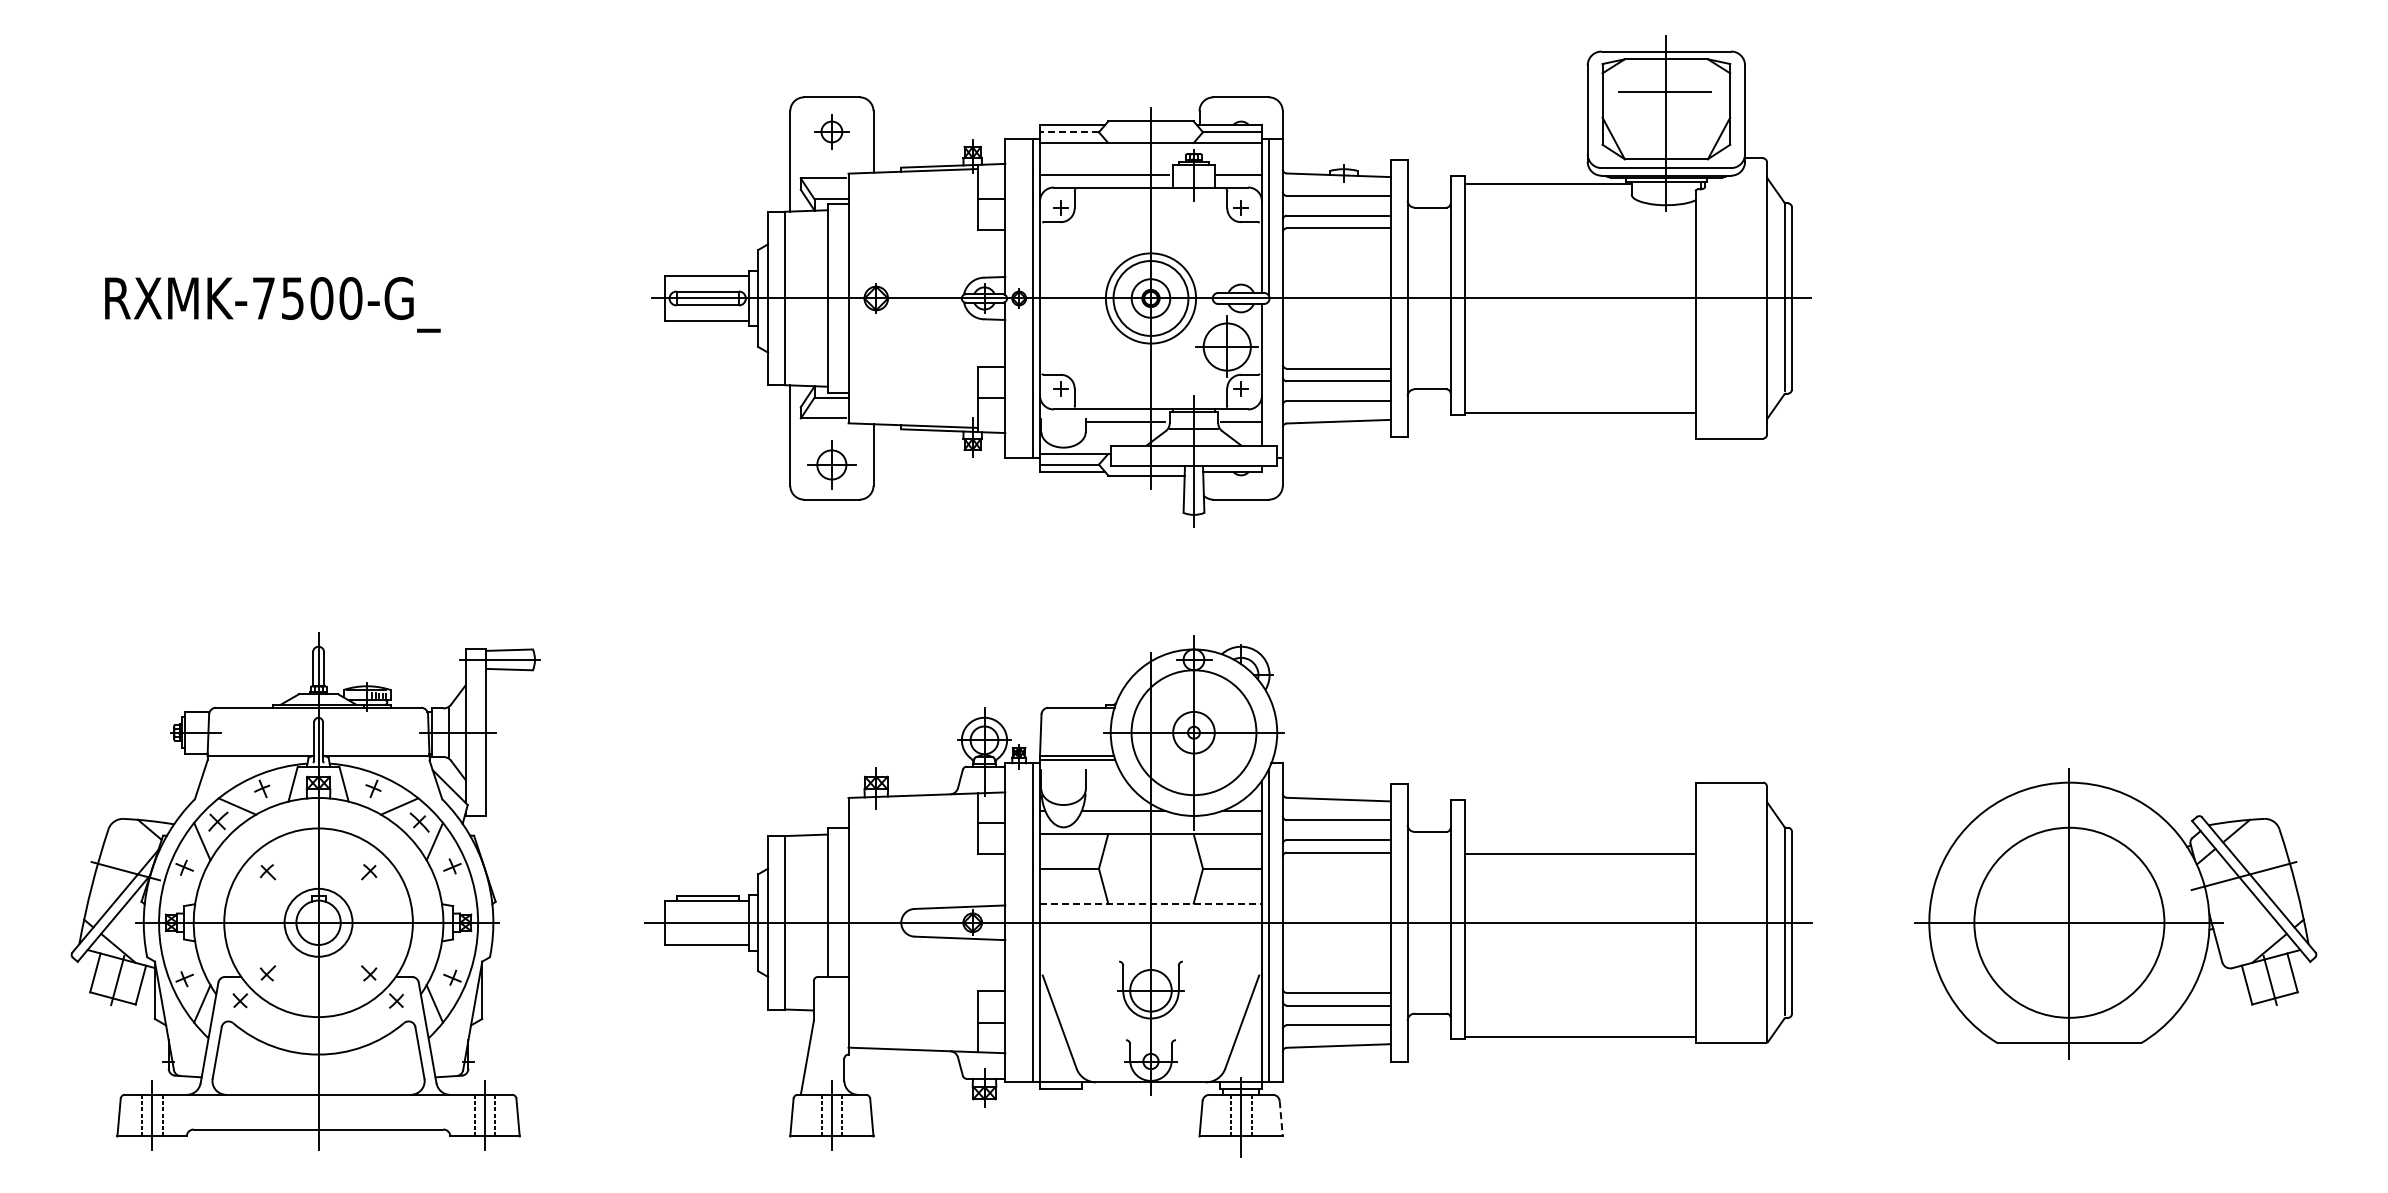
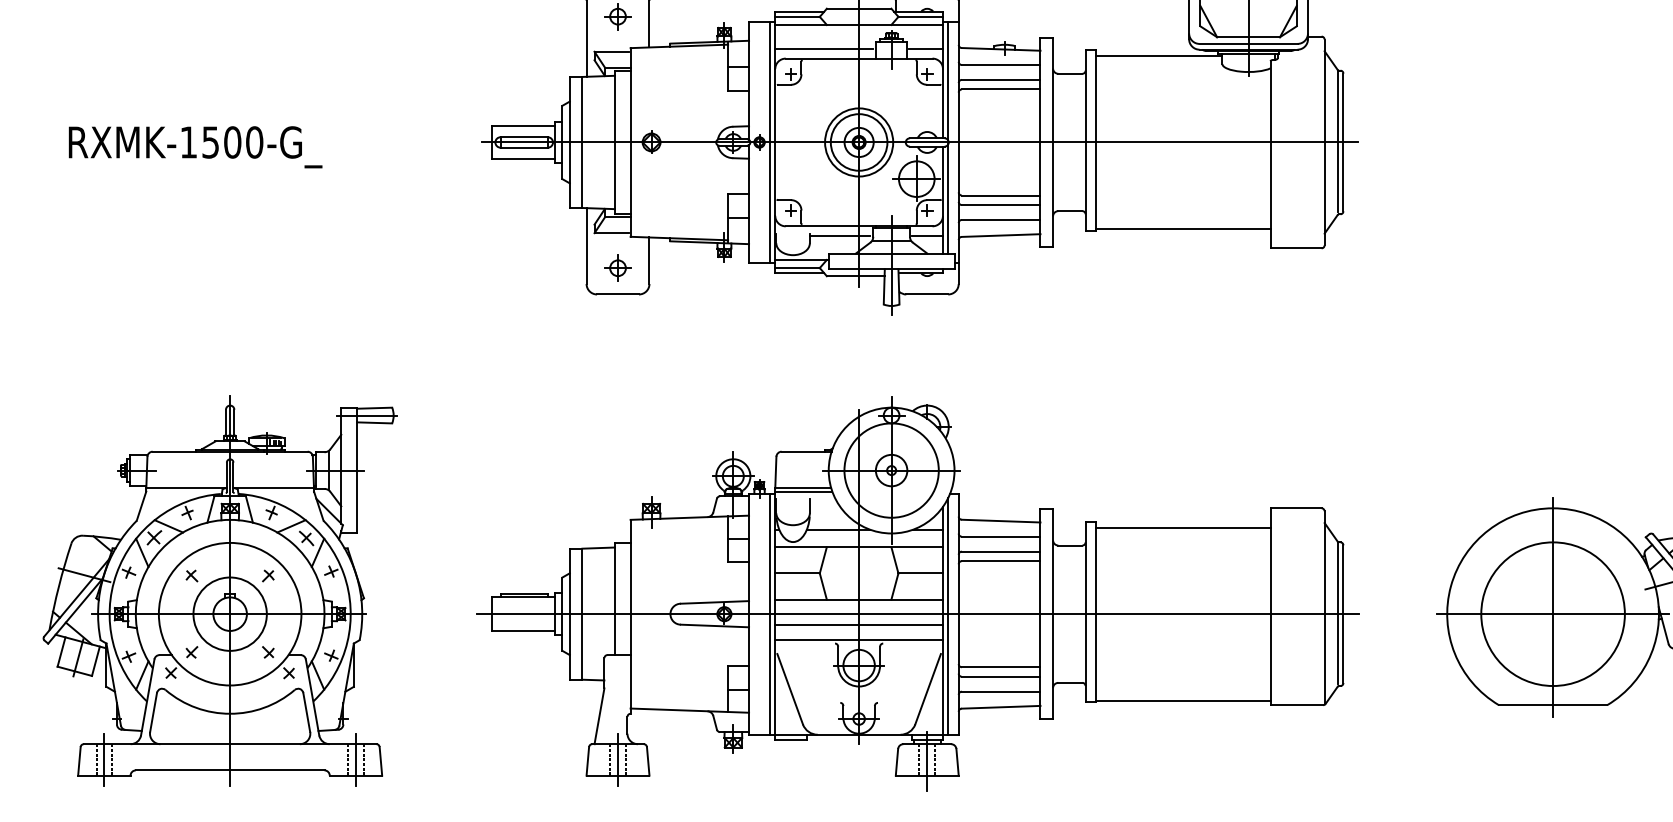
line: (1068, 132) -> (796, 17), dashed -> solid
text: (263, 298) -> (188, 142), RXMK-7500-G_ -> RXMK-1500-G_
line: (1268, 373) -> (947, 199), added
part: (831, 464) -> (617, 267), size x0.71
line: (1579, 854) -> (1182, 527), moved
line: (1150, 903) -> (858, 599), dashed -> solid
circle: (318, 922) -> (230, 613), size x1.43
line: (1150, 936) -> (858, 624), added
line: (1150, 957) -> (858, 640), added
line: (1281, 1118) -> (957, 762), dashed -> solid

